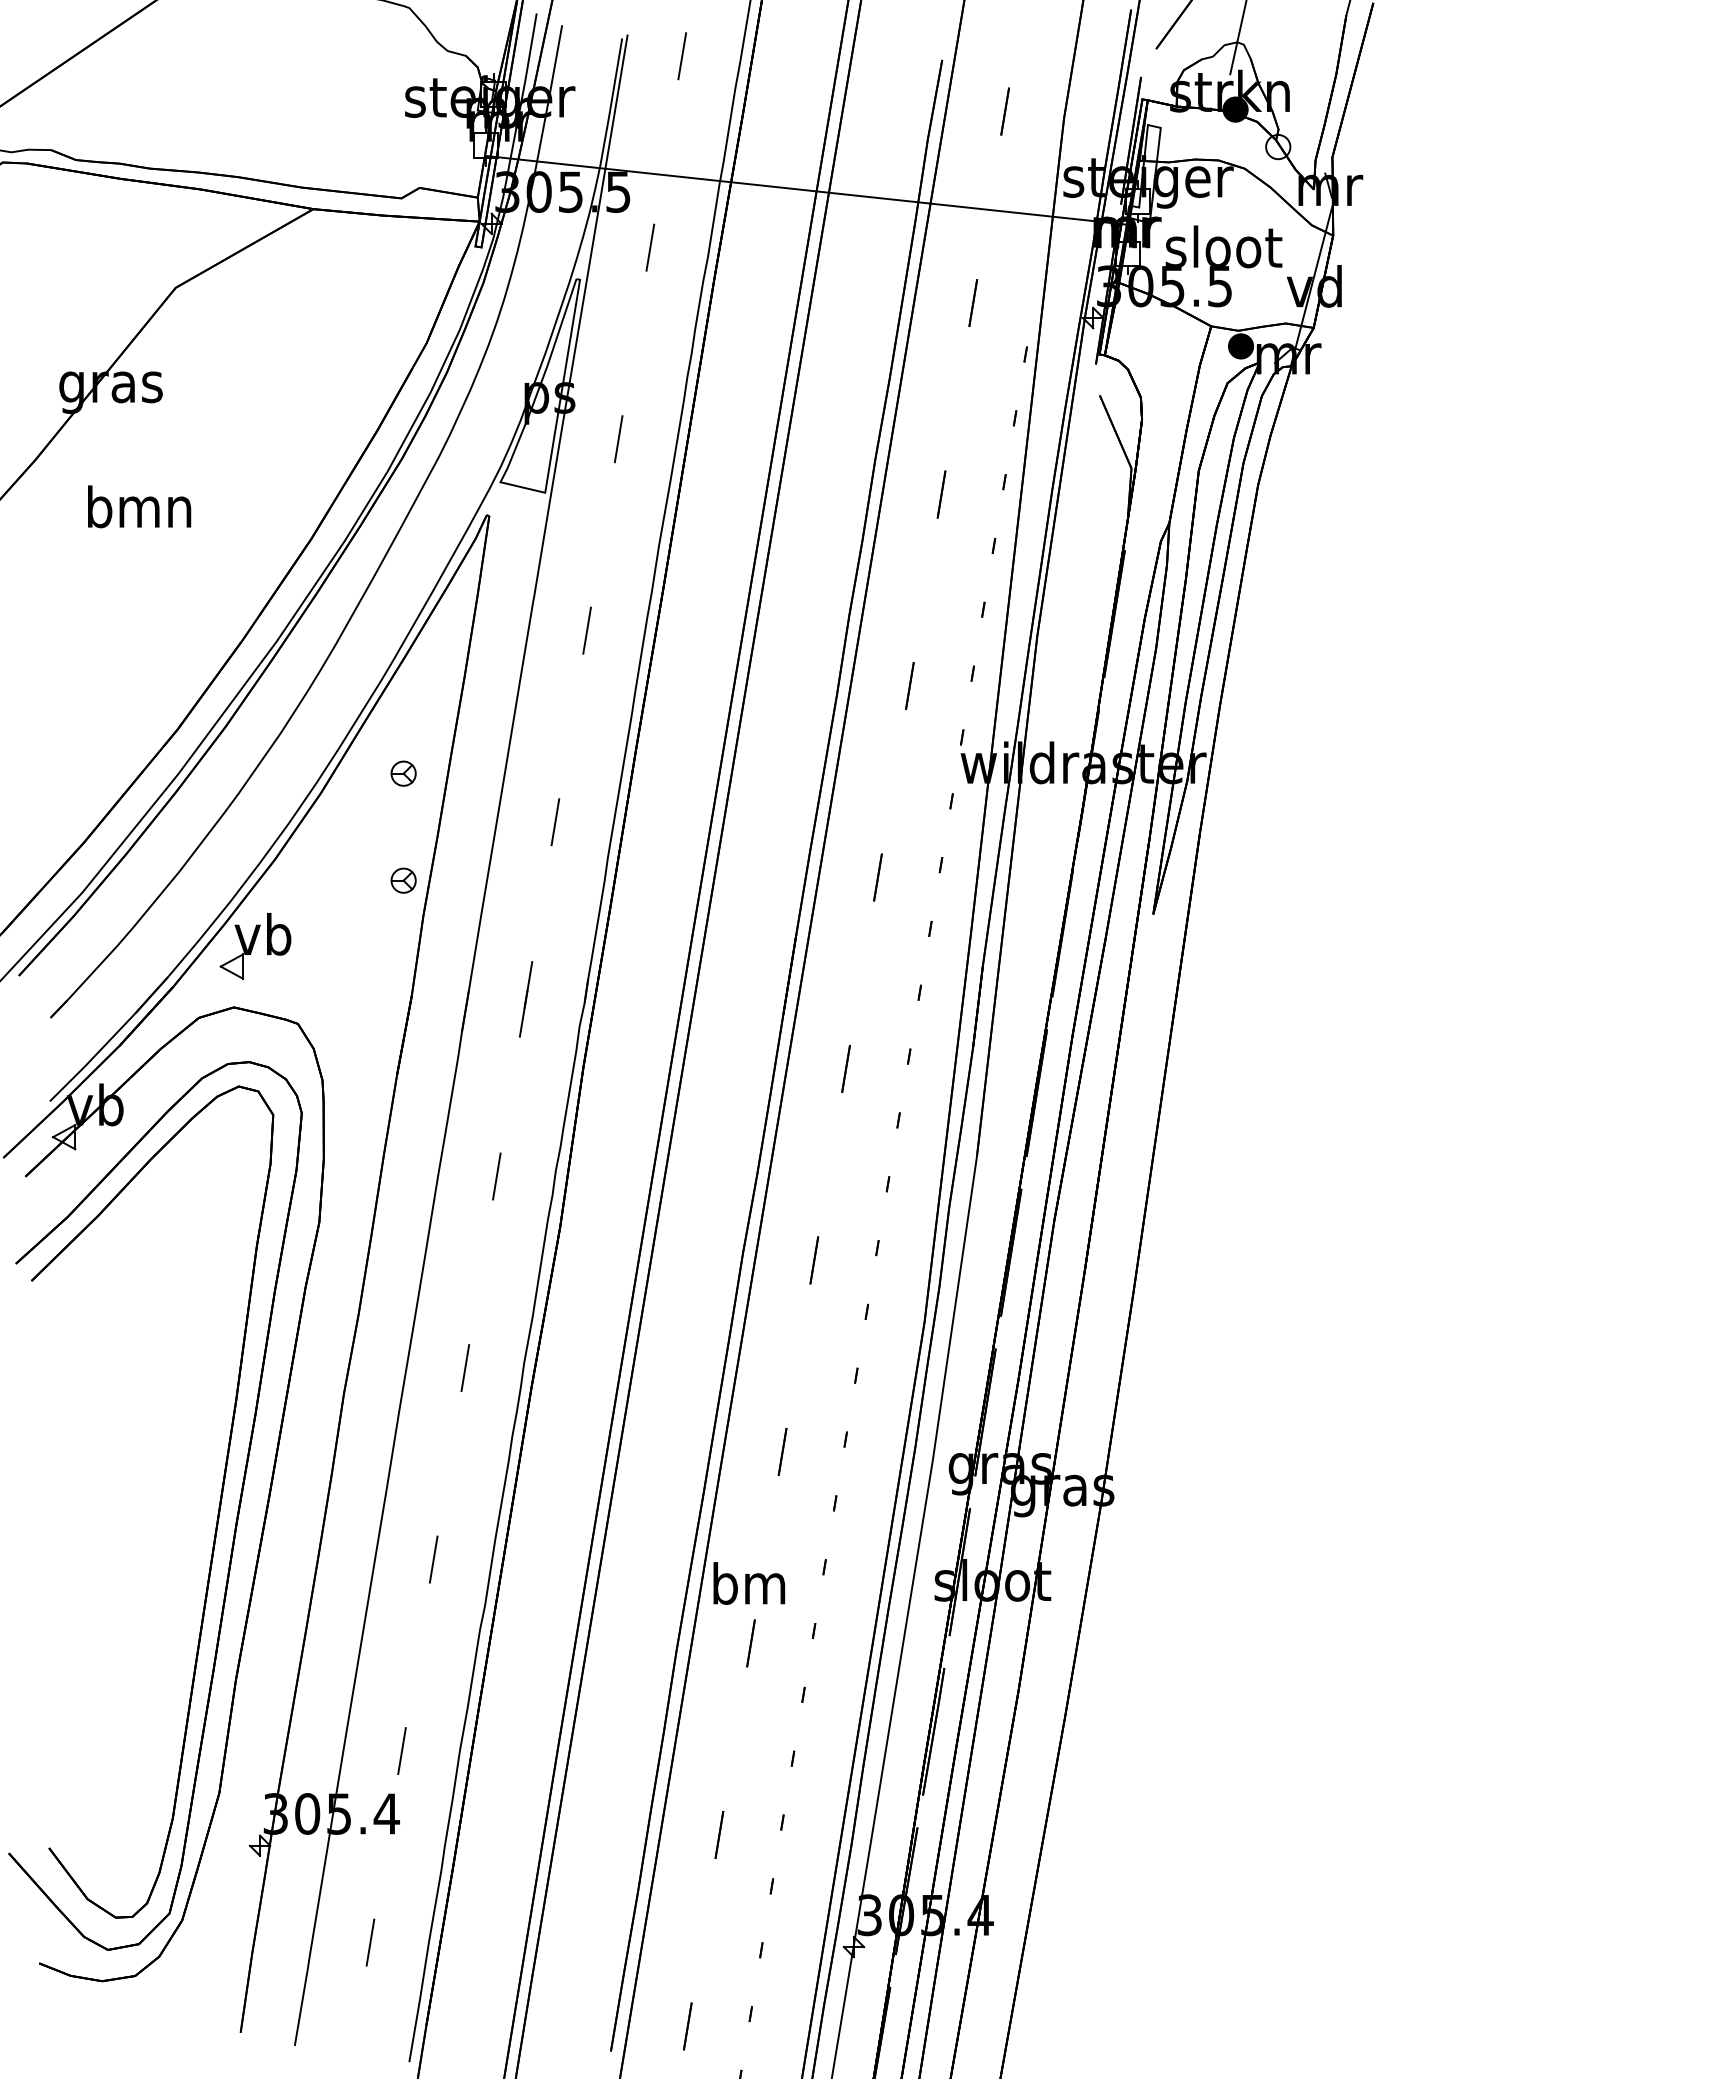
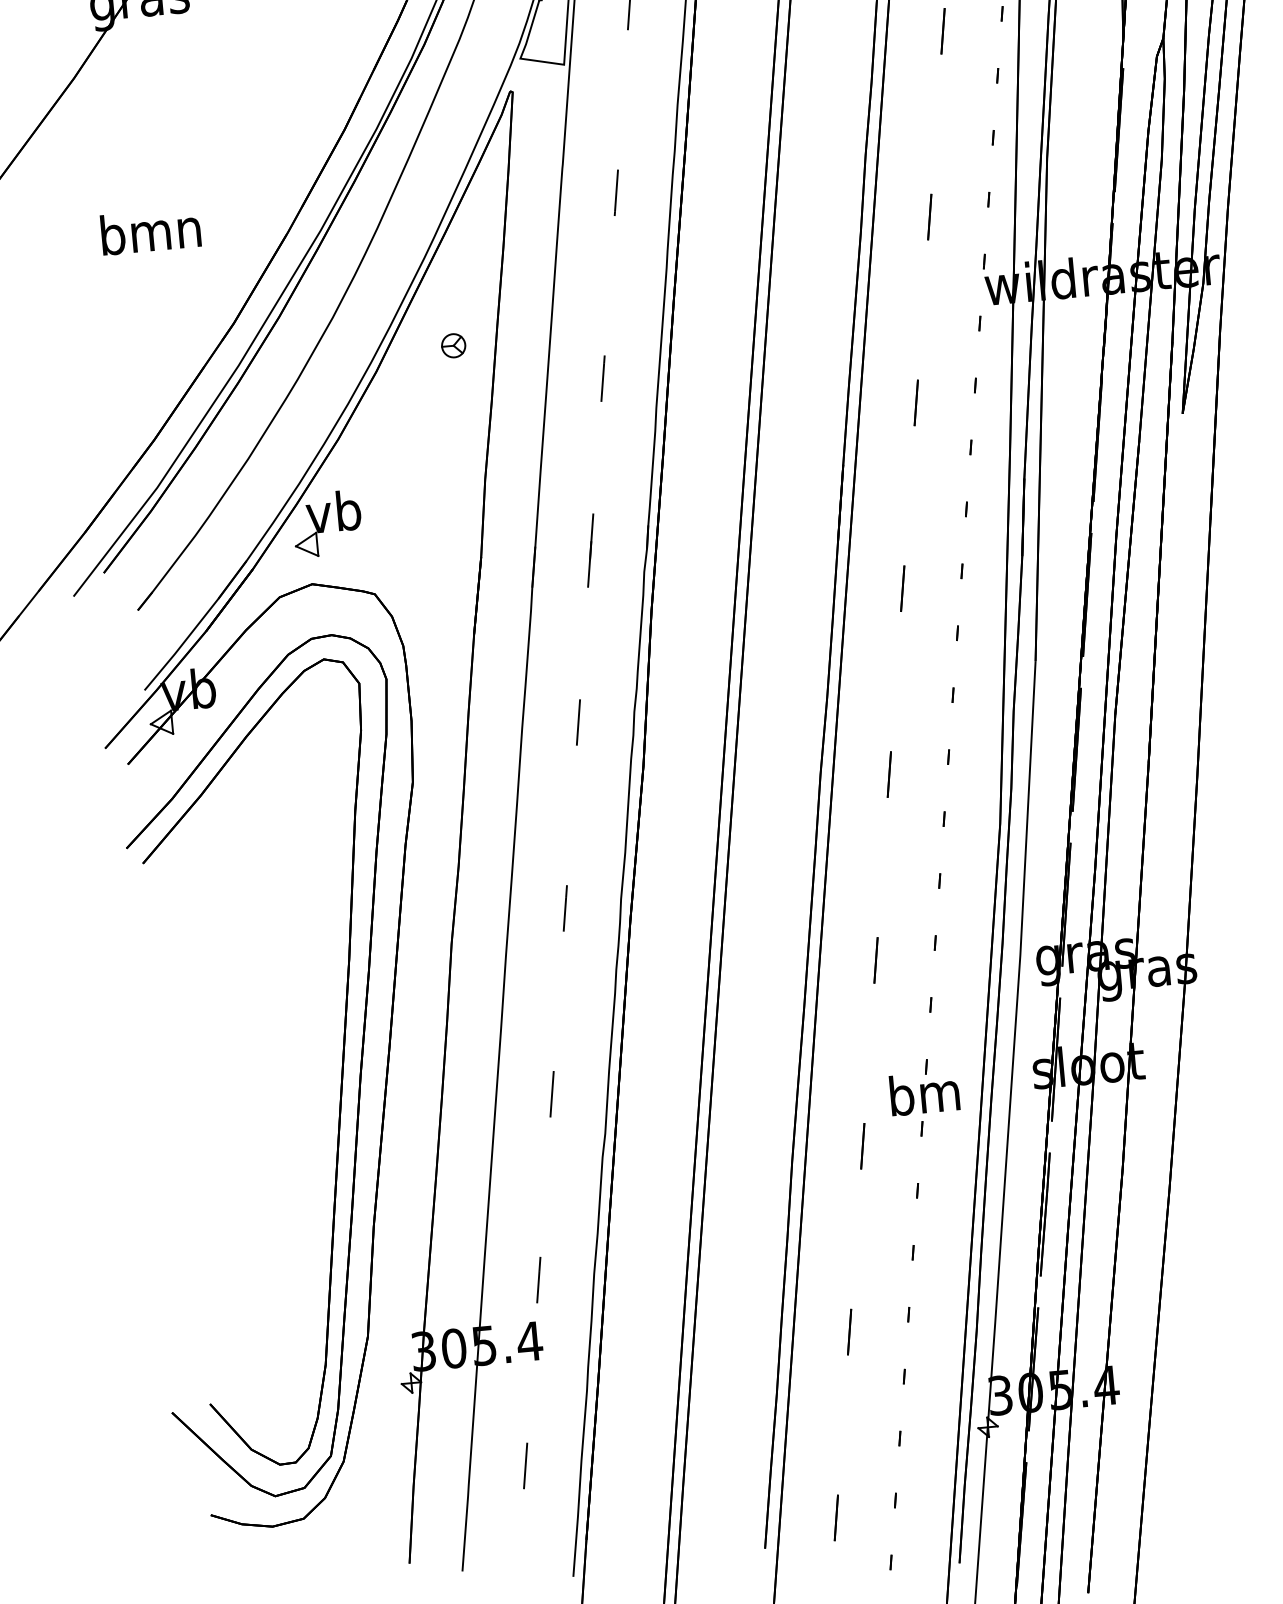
text: (139, 506) -> (150, 231), moved
part: (403, 880) -> (463, 447), removed
text: (749, 1583) -> (924, 1093), moved

